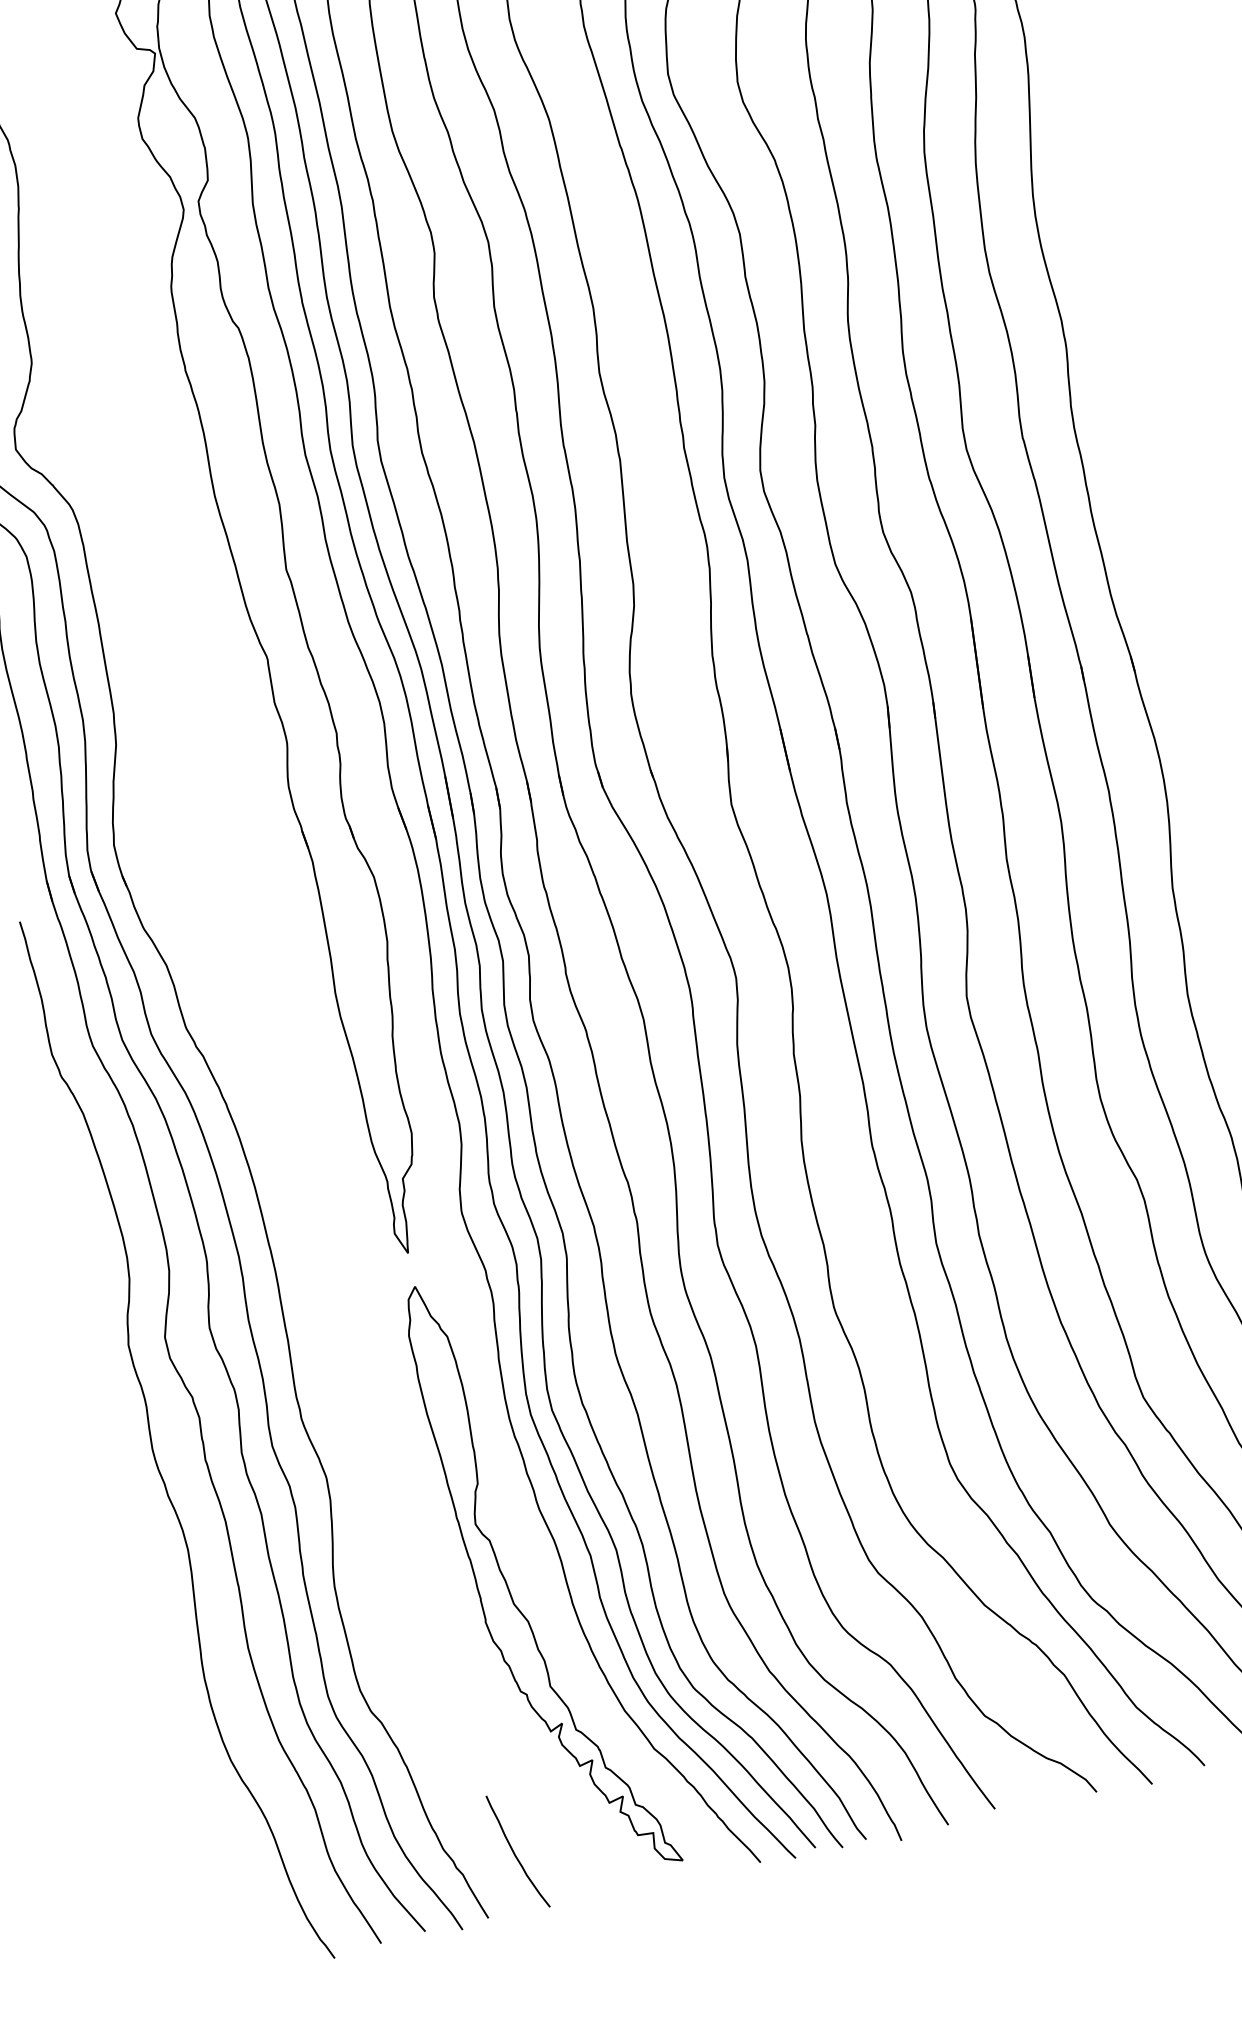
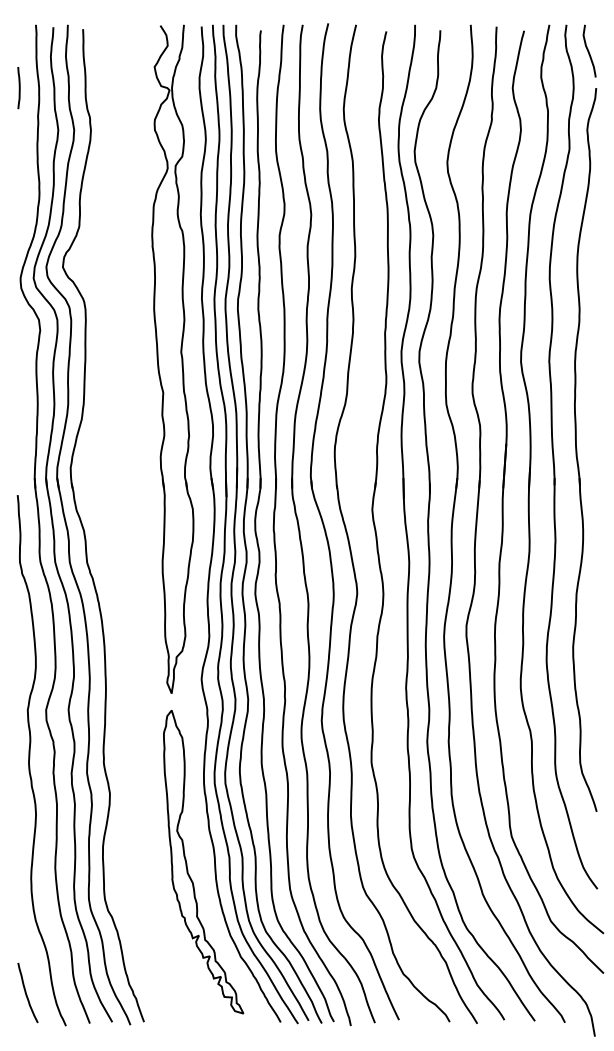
curve: (514, 1851) -> (26, 992), moved

